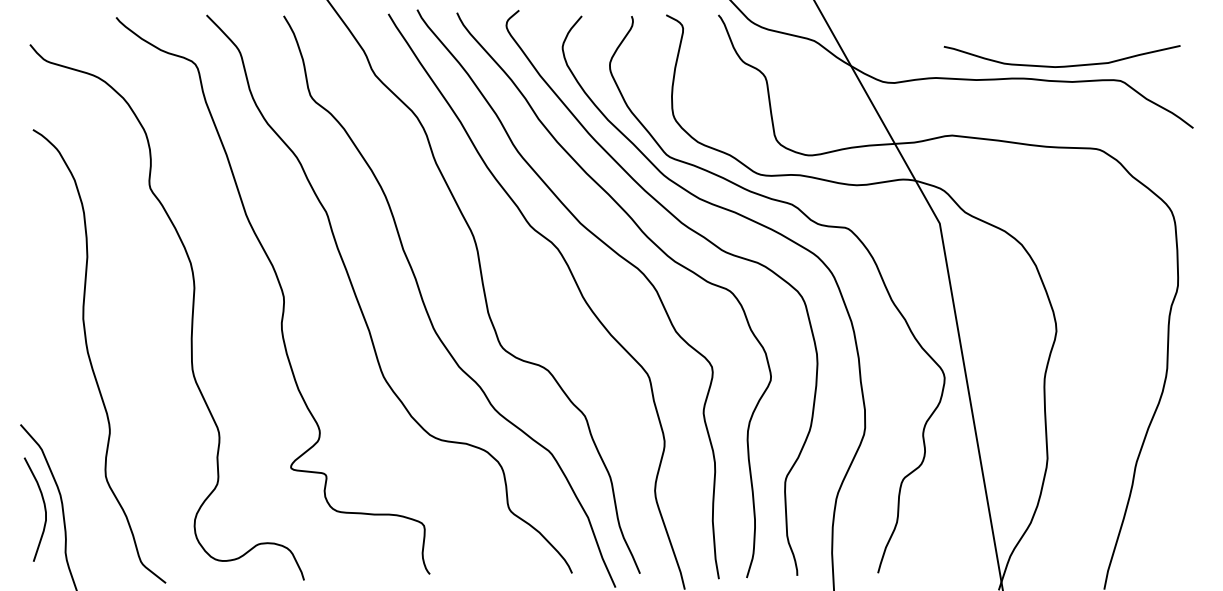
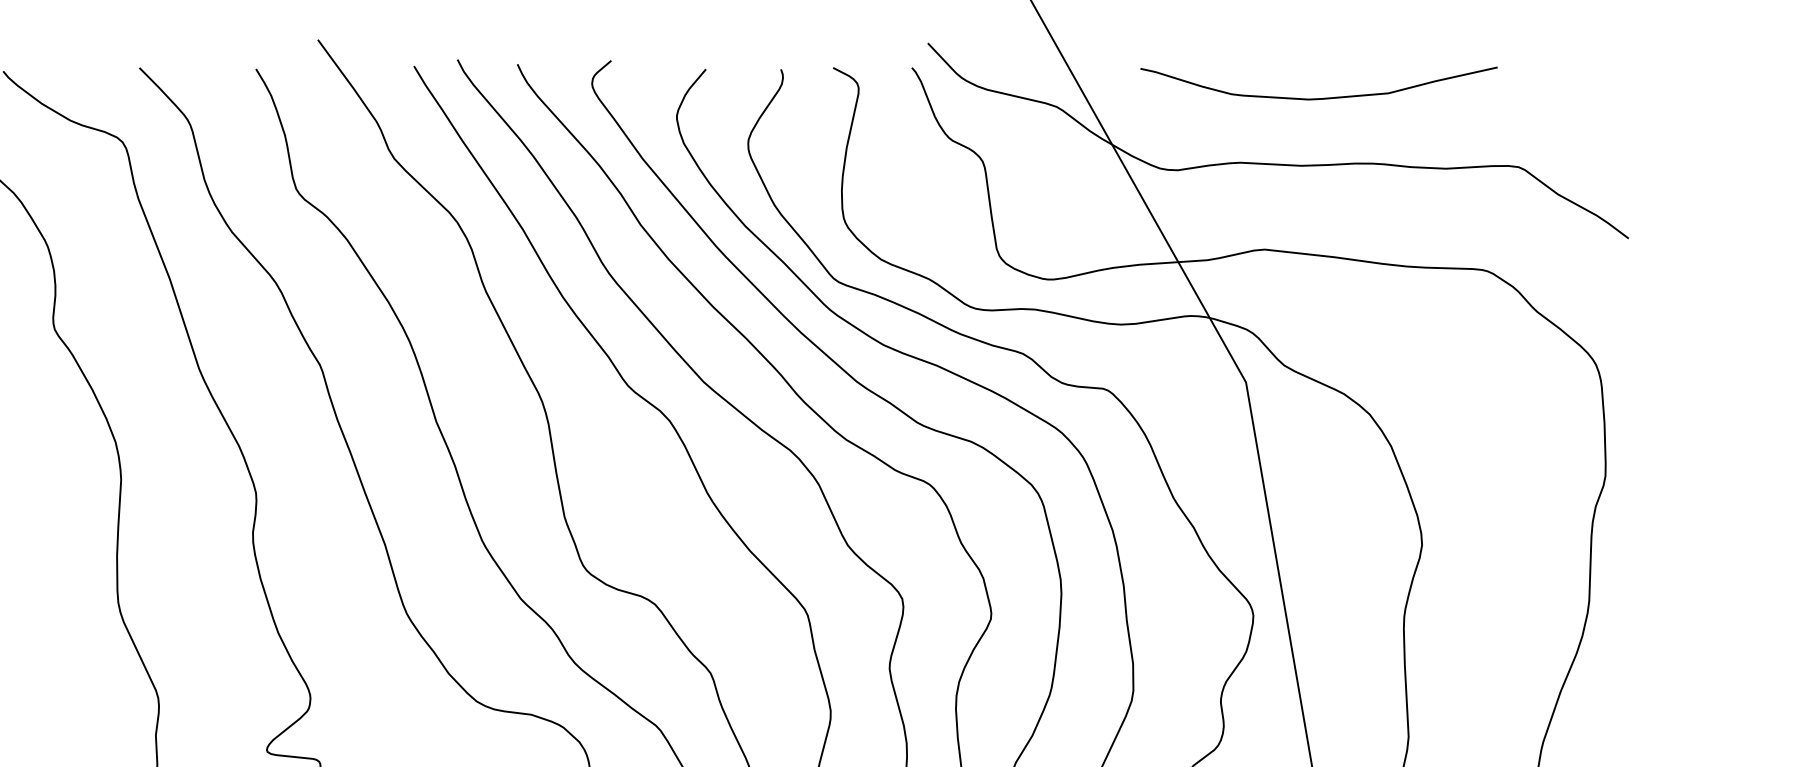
curve: (1062, 65) -> (1319, 97), moved

